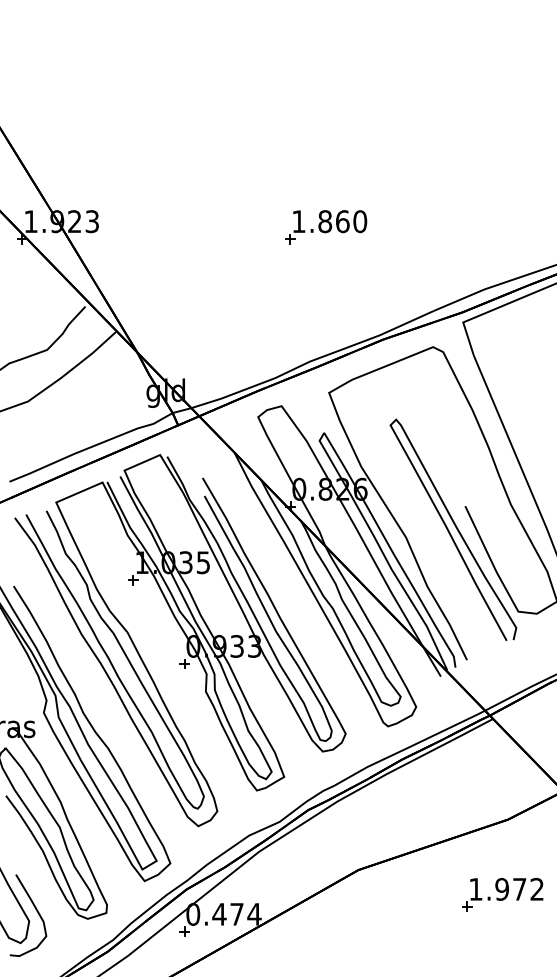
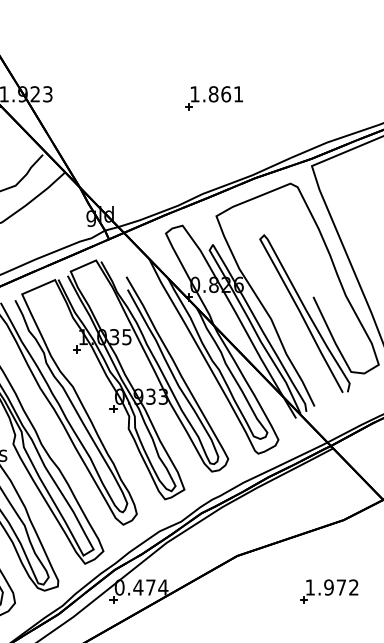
text: (360, 221) -> (238, 94), 1.860 -> 1.861
part: (502, 894) -> (329, 591), moved

